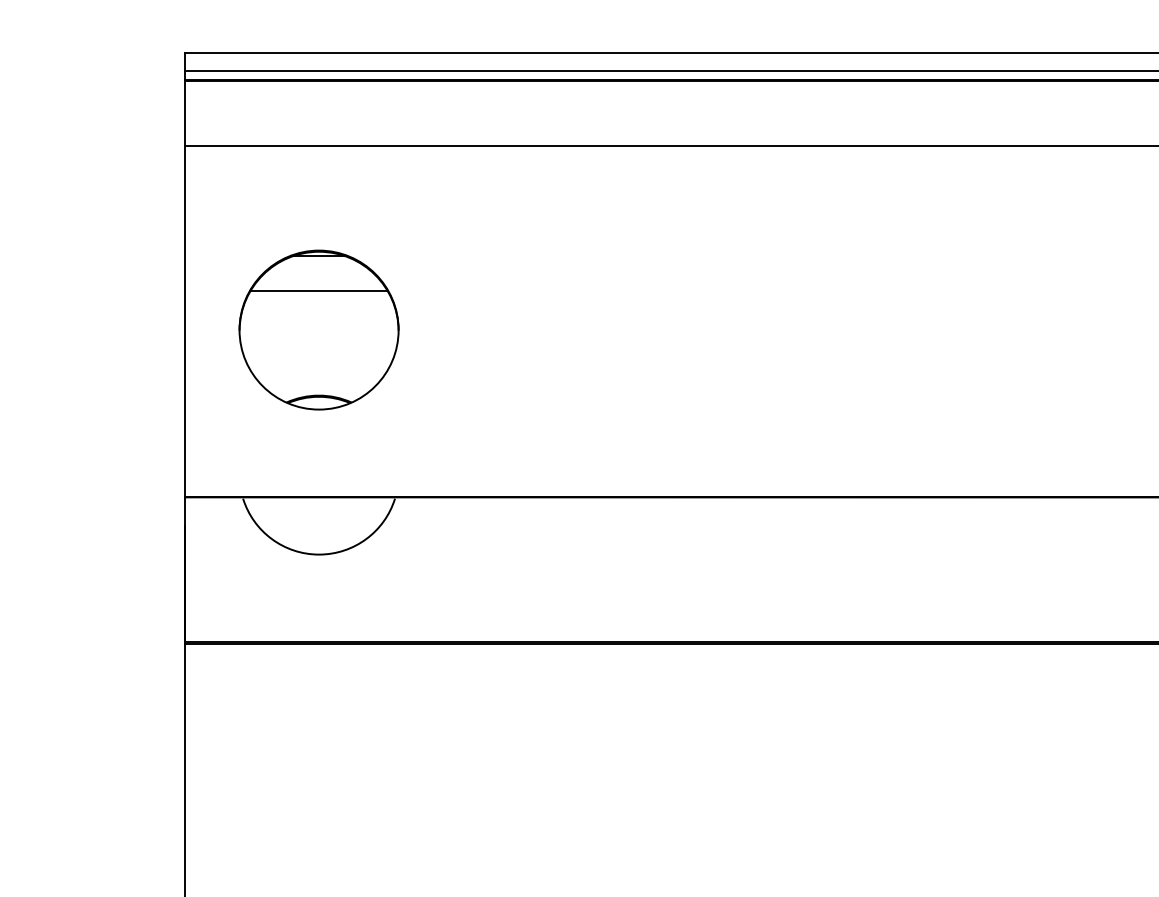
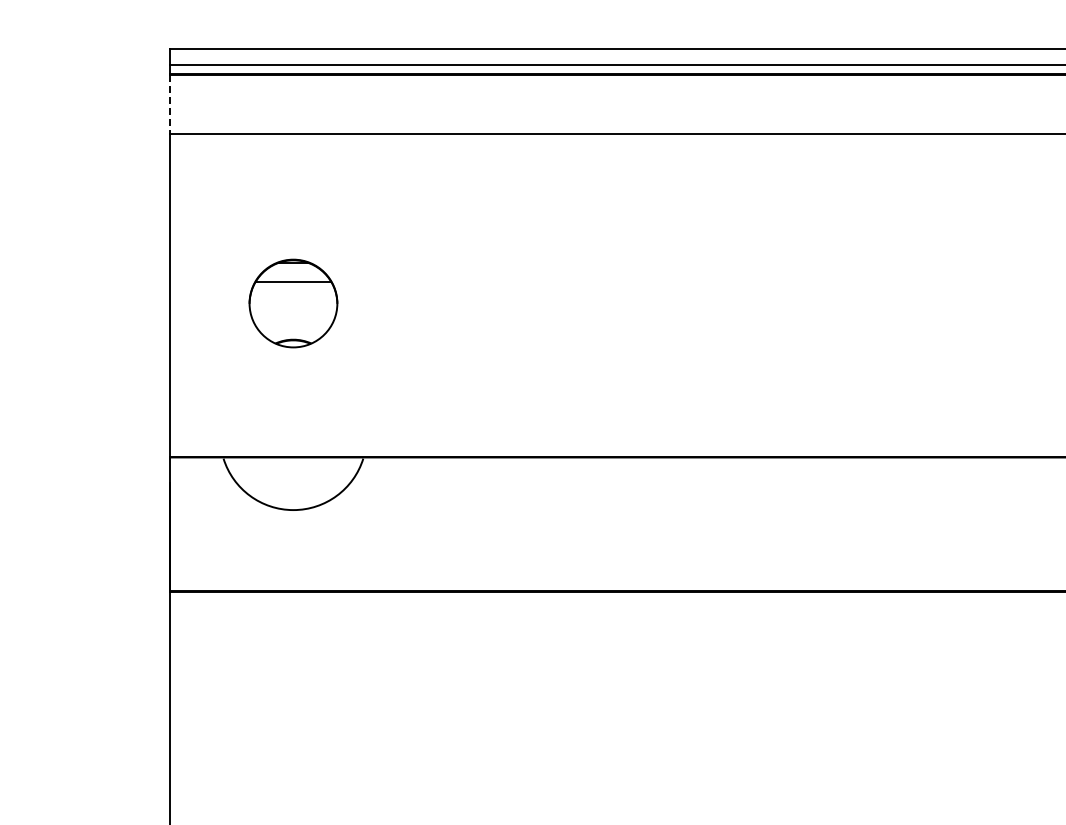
line: (185, 113) -> (170, 104), solid -> dashed
part: (319, 330) -> (293, 303), size x0.6

